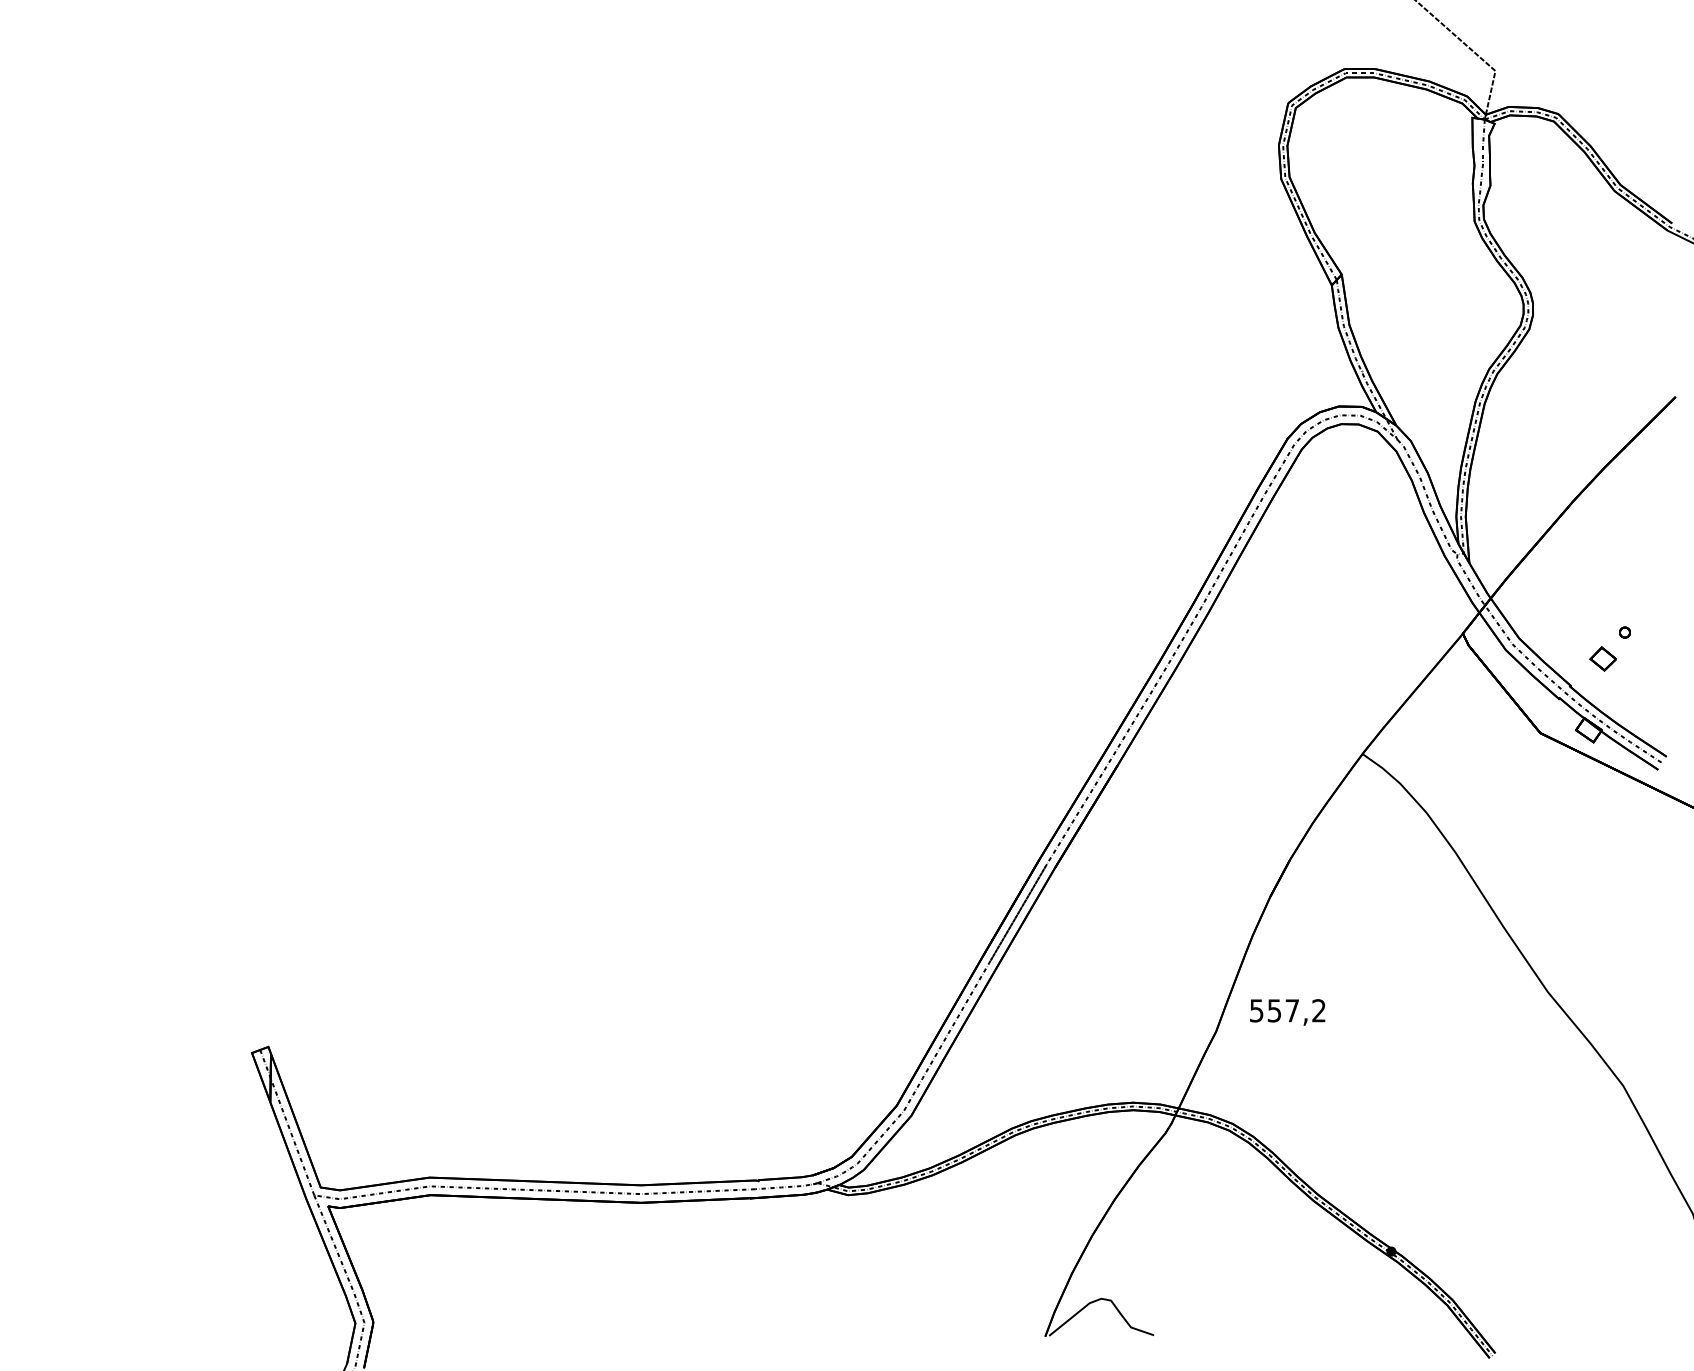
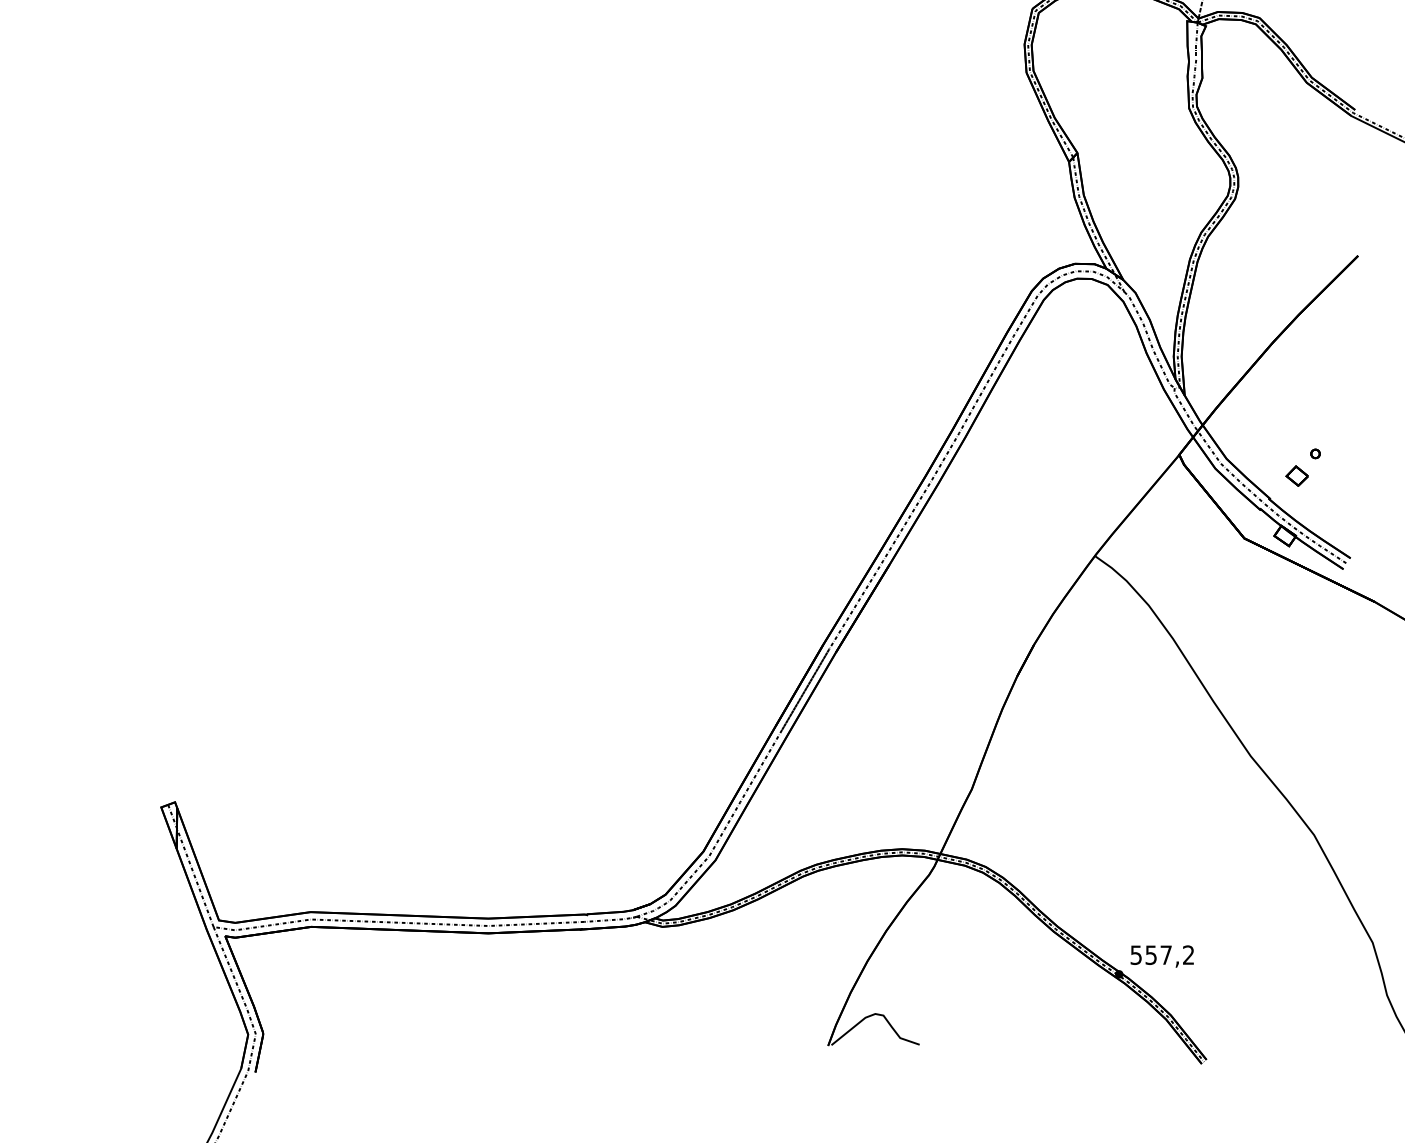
text: (1287, 1012) -> (1162, 956), moved

